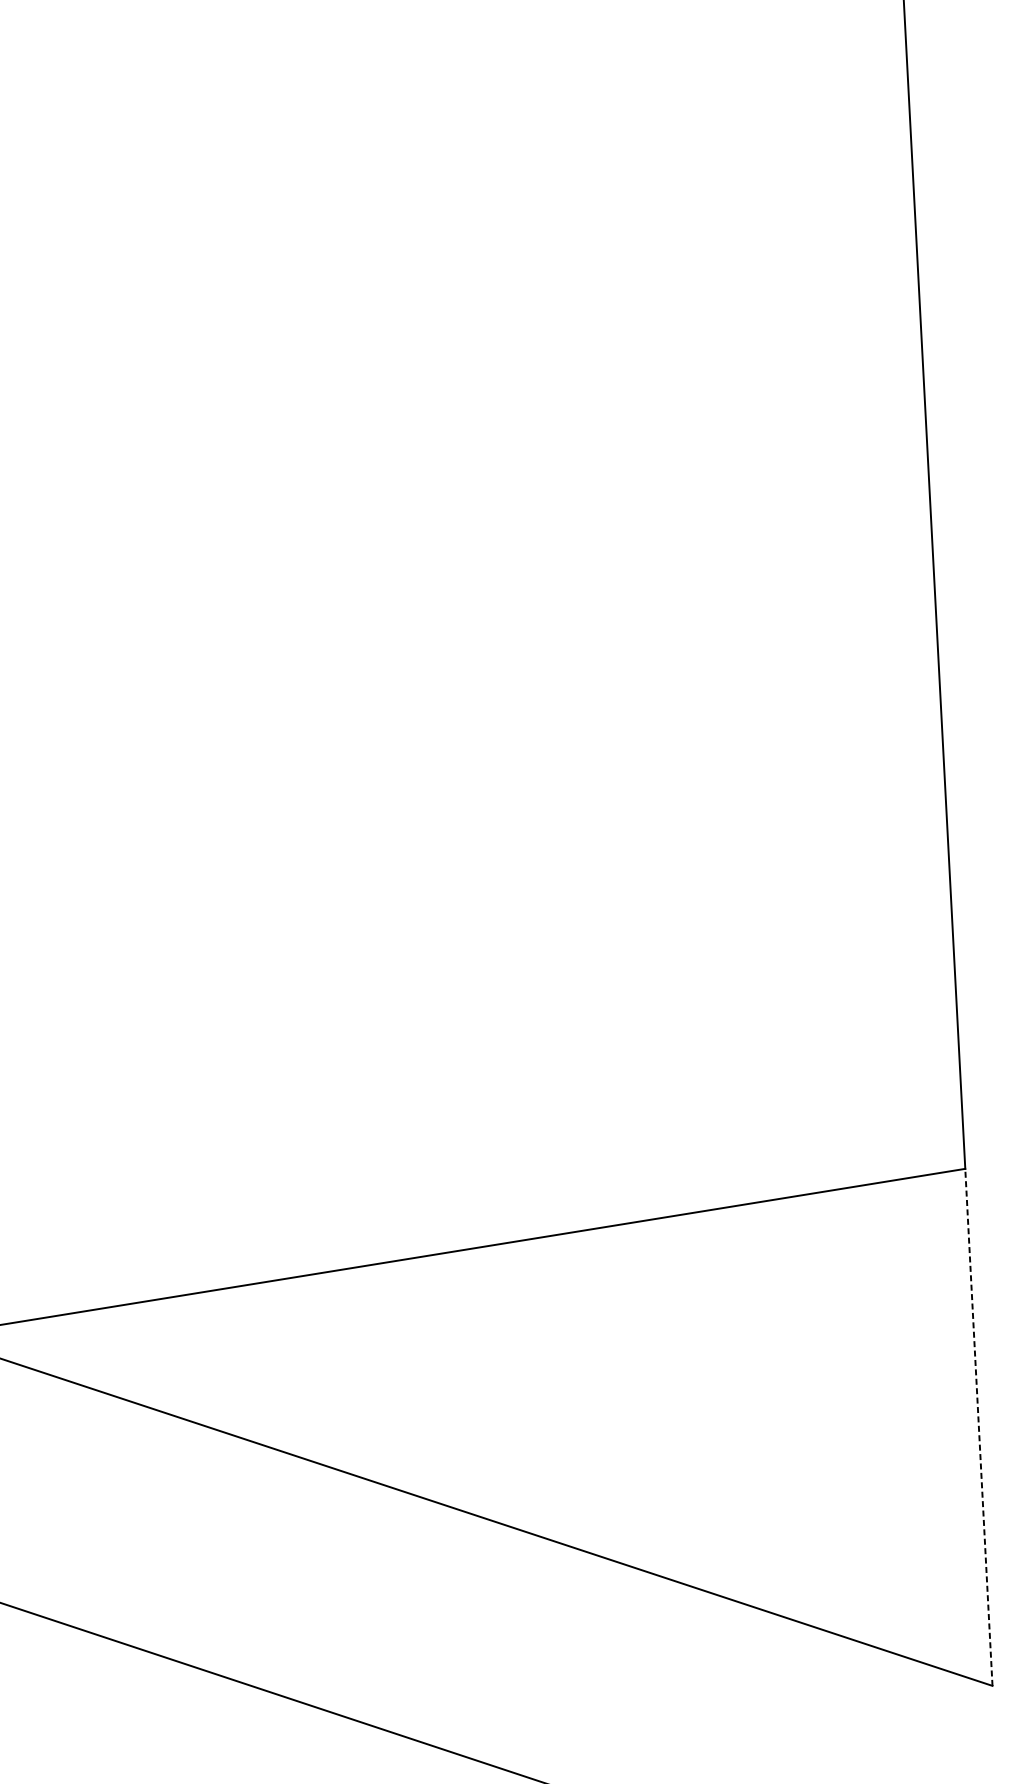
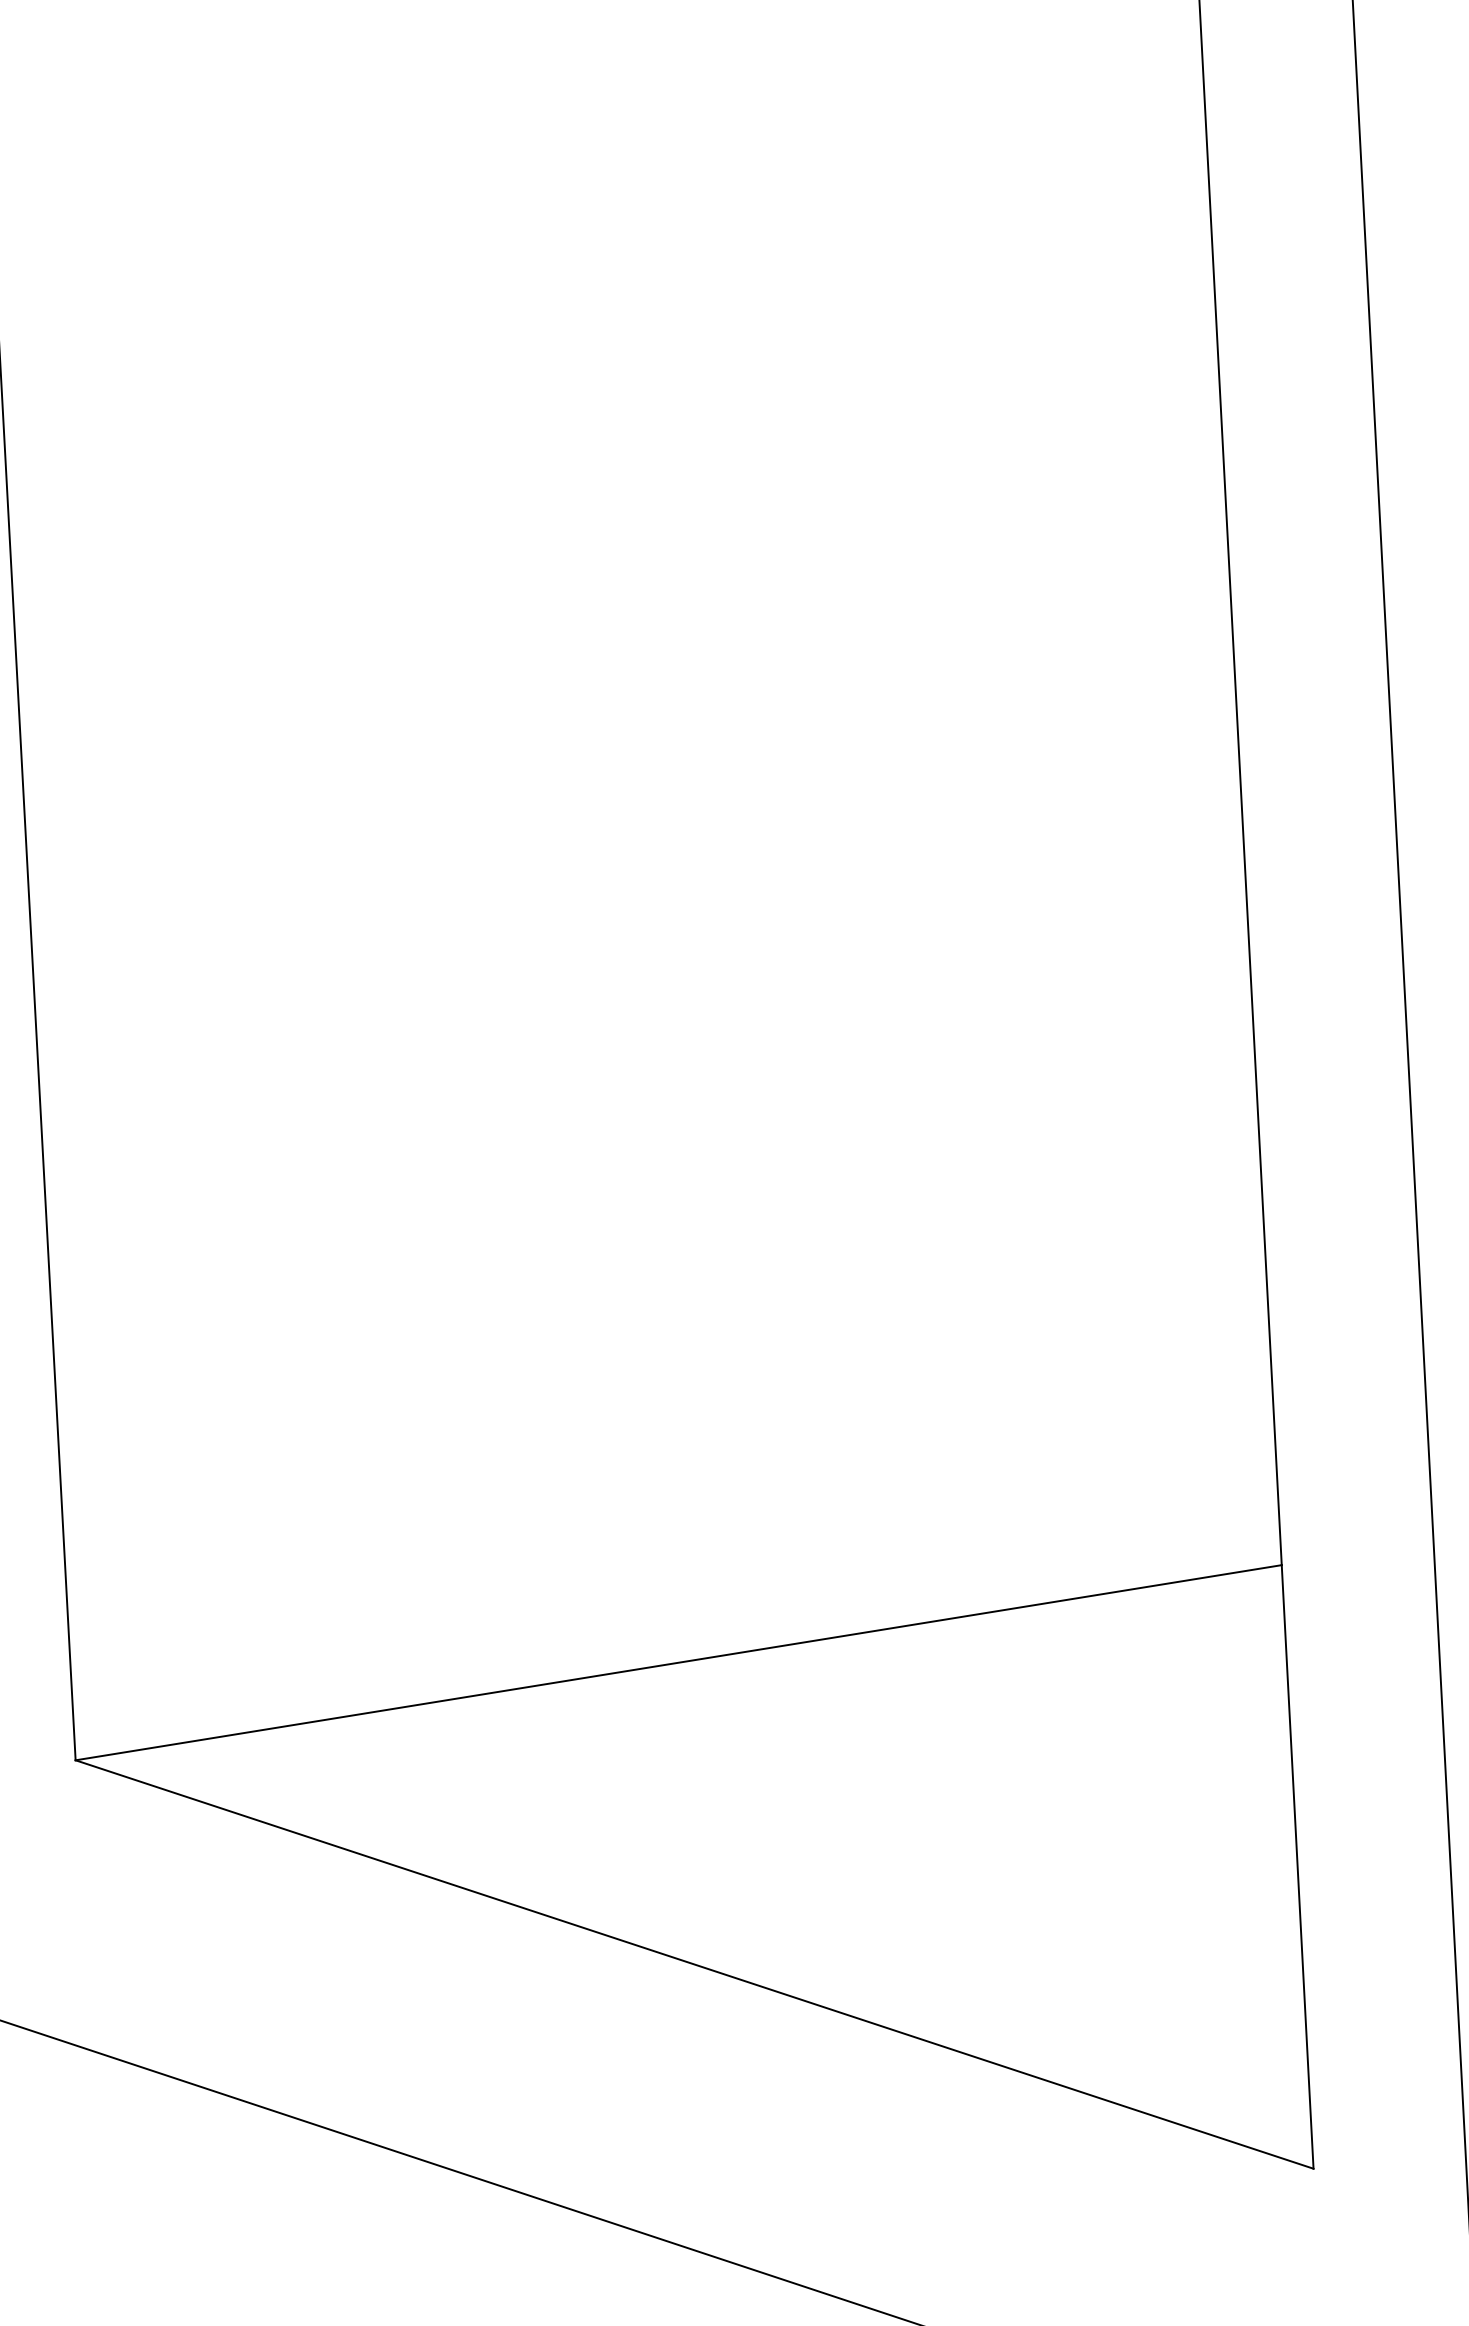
line: (978, 1426) -> (1297, 1866), dashed -> solid

